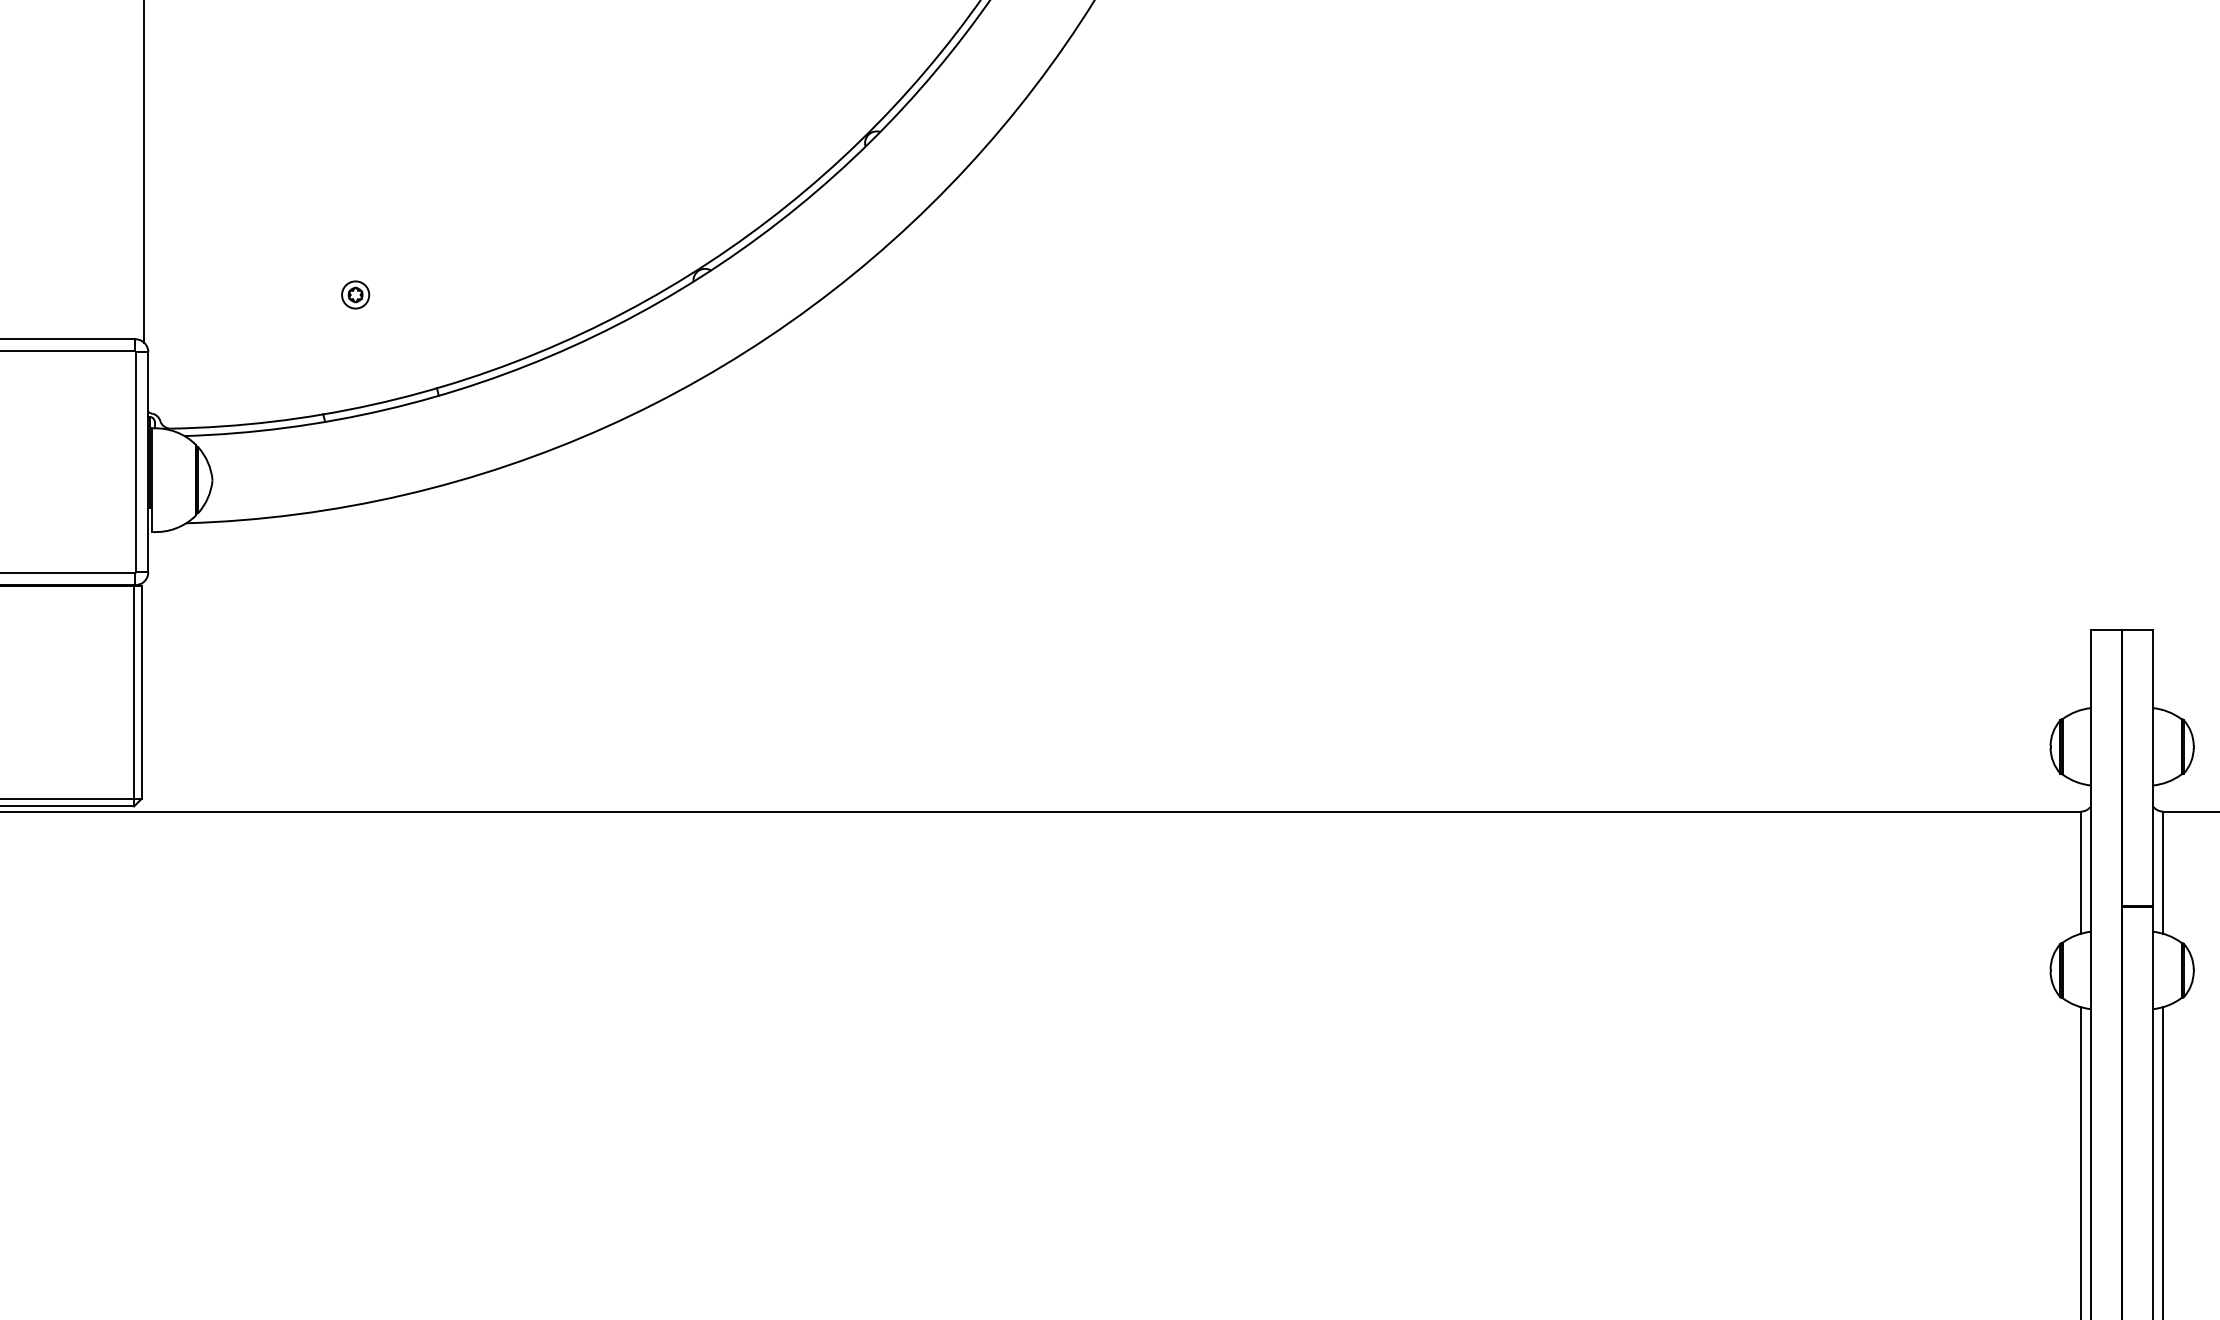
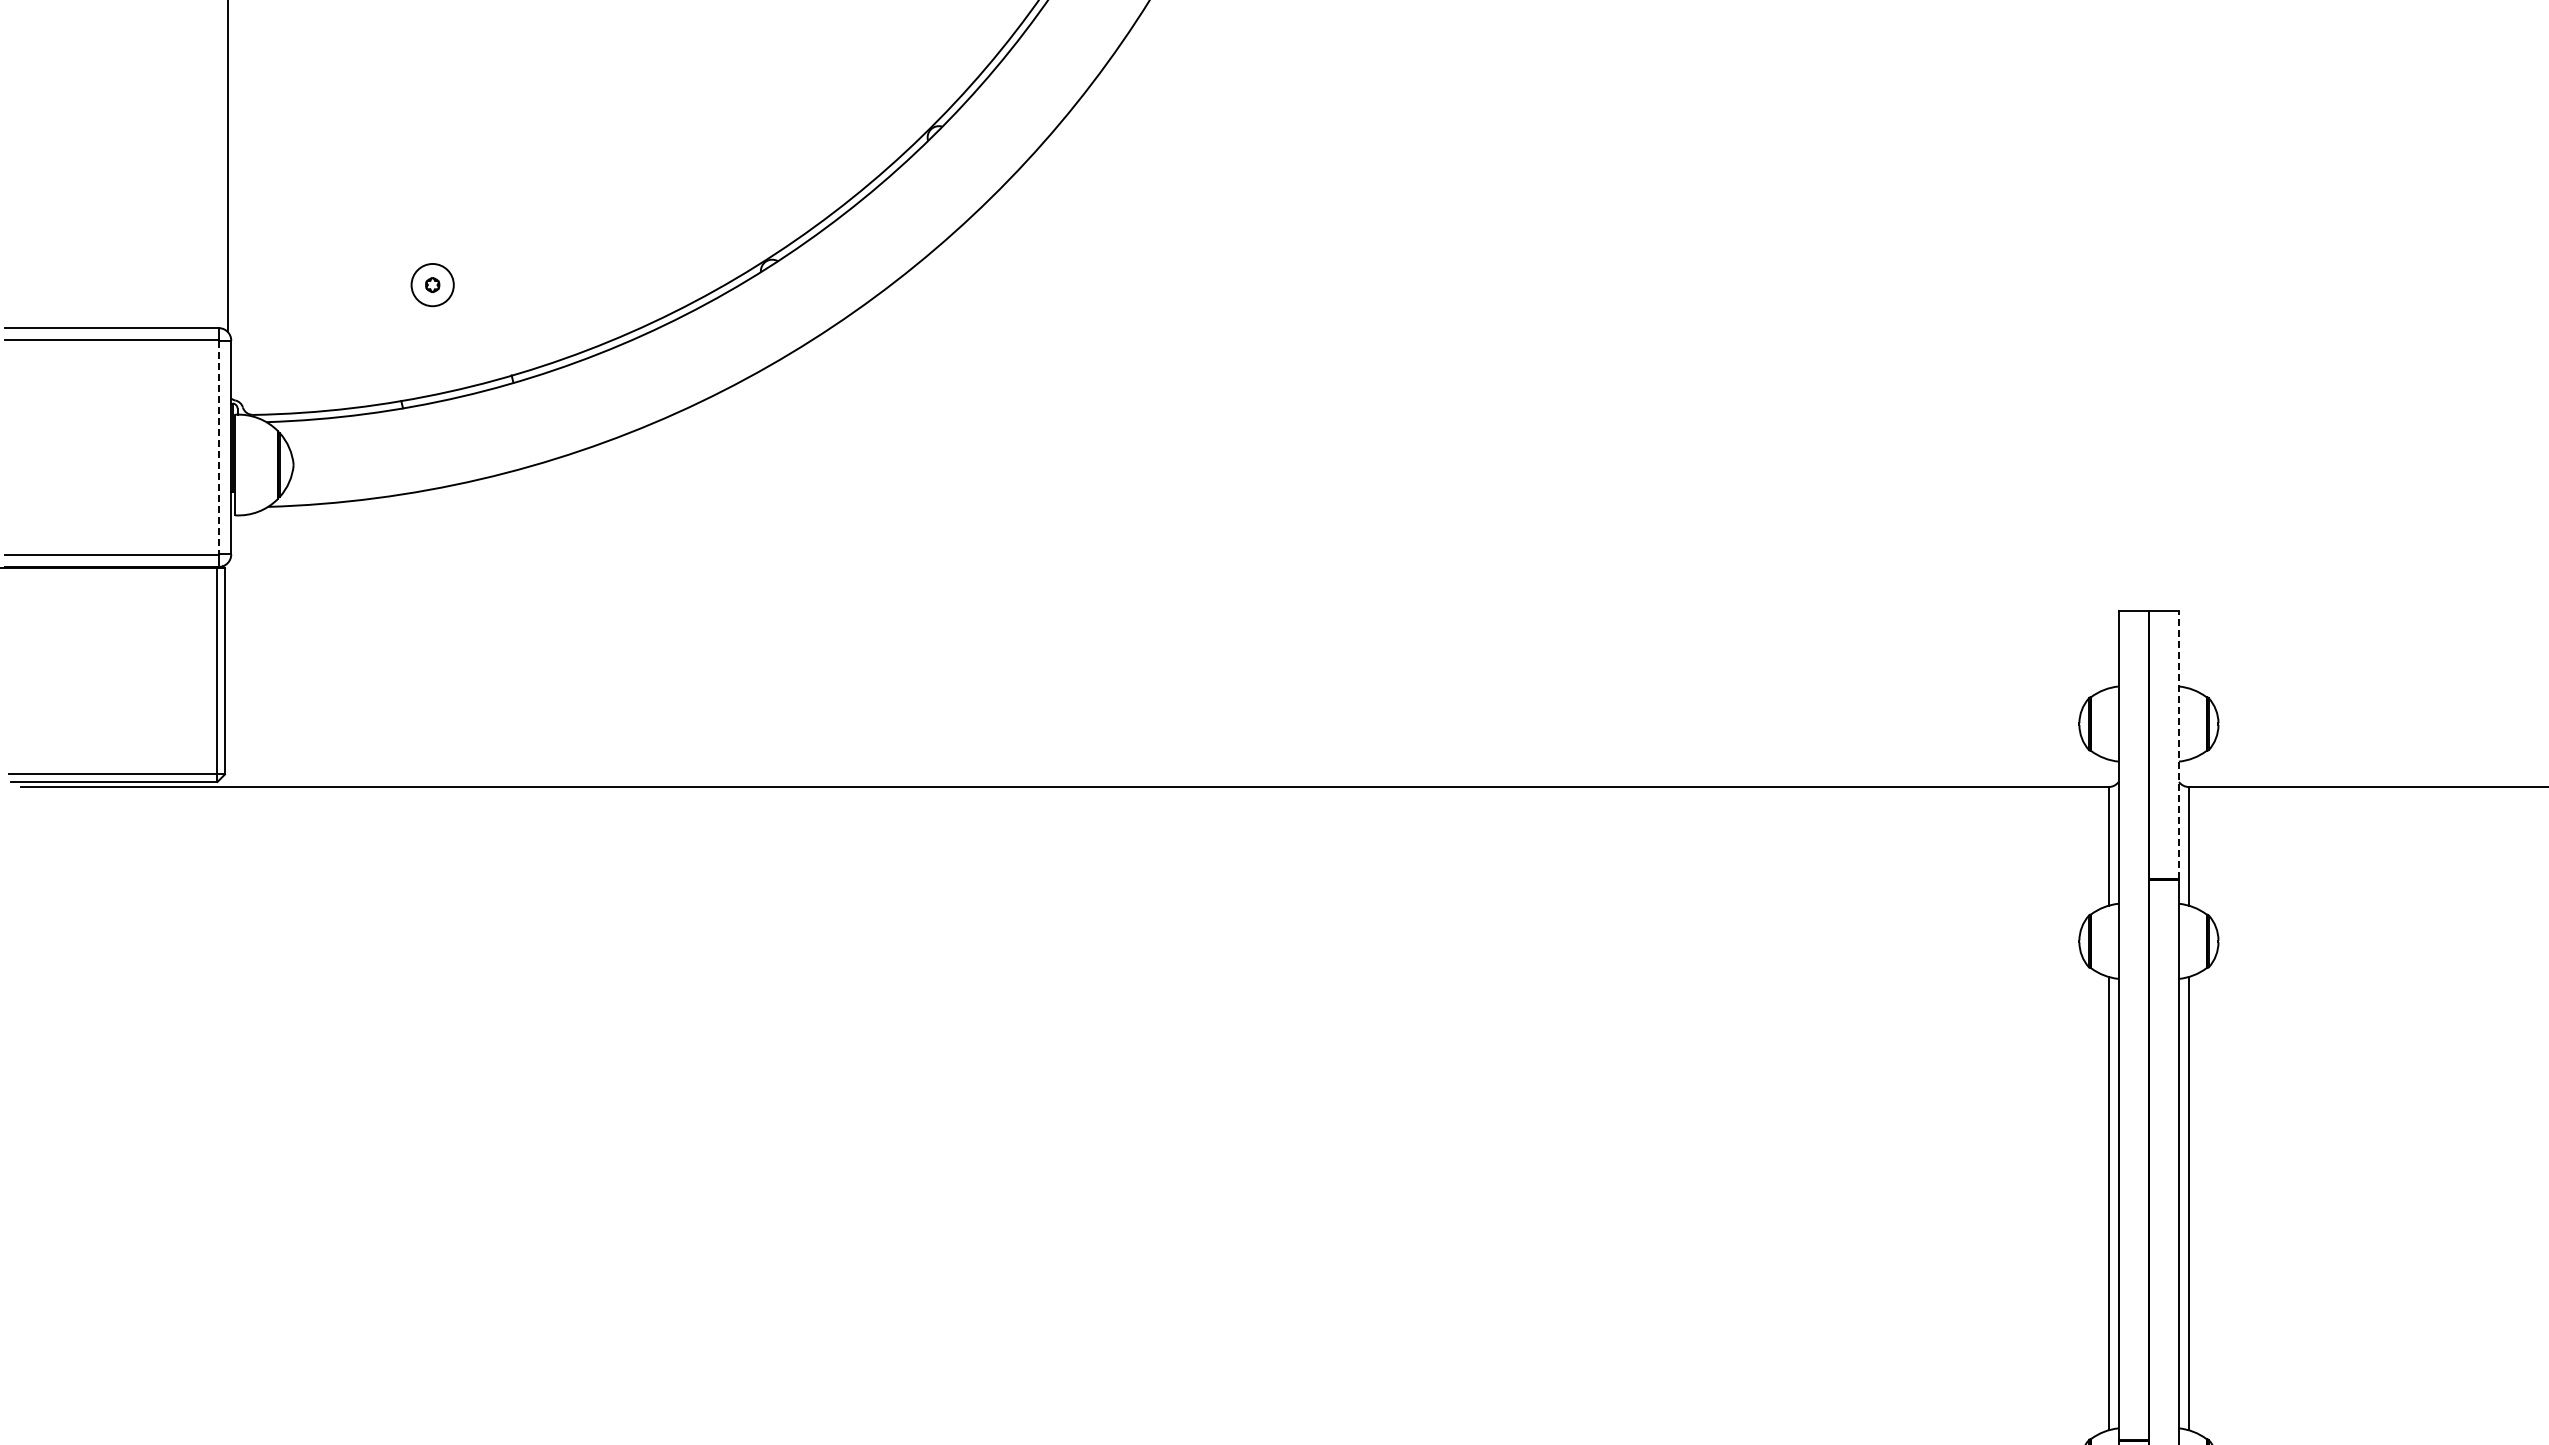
circle: (355, 294) -> (432, 284), size x1.6
line: (136, 462) -> (219, 447), solid -> dashed
line: (2153, 767) -> (2179, 744), solid -> dashed

